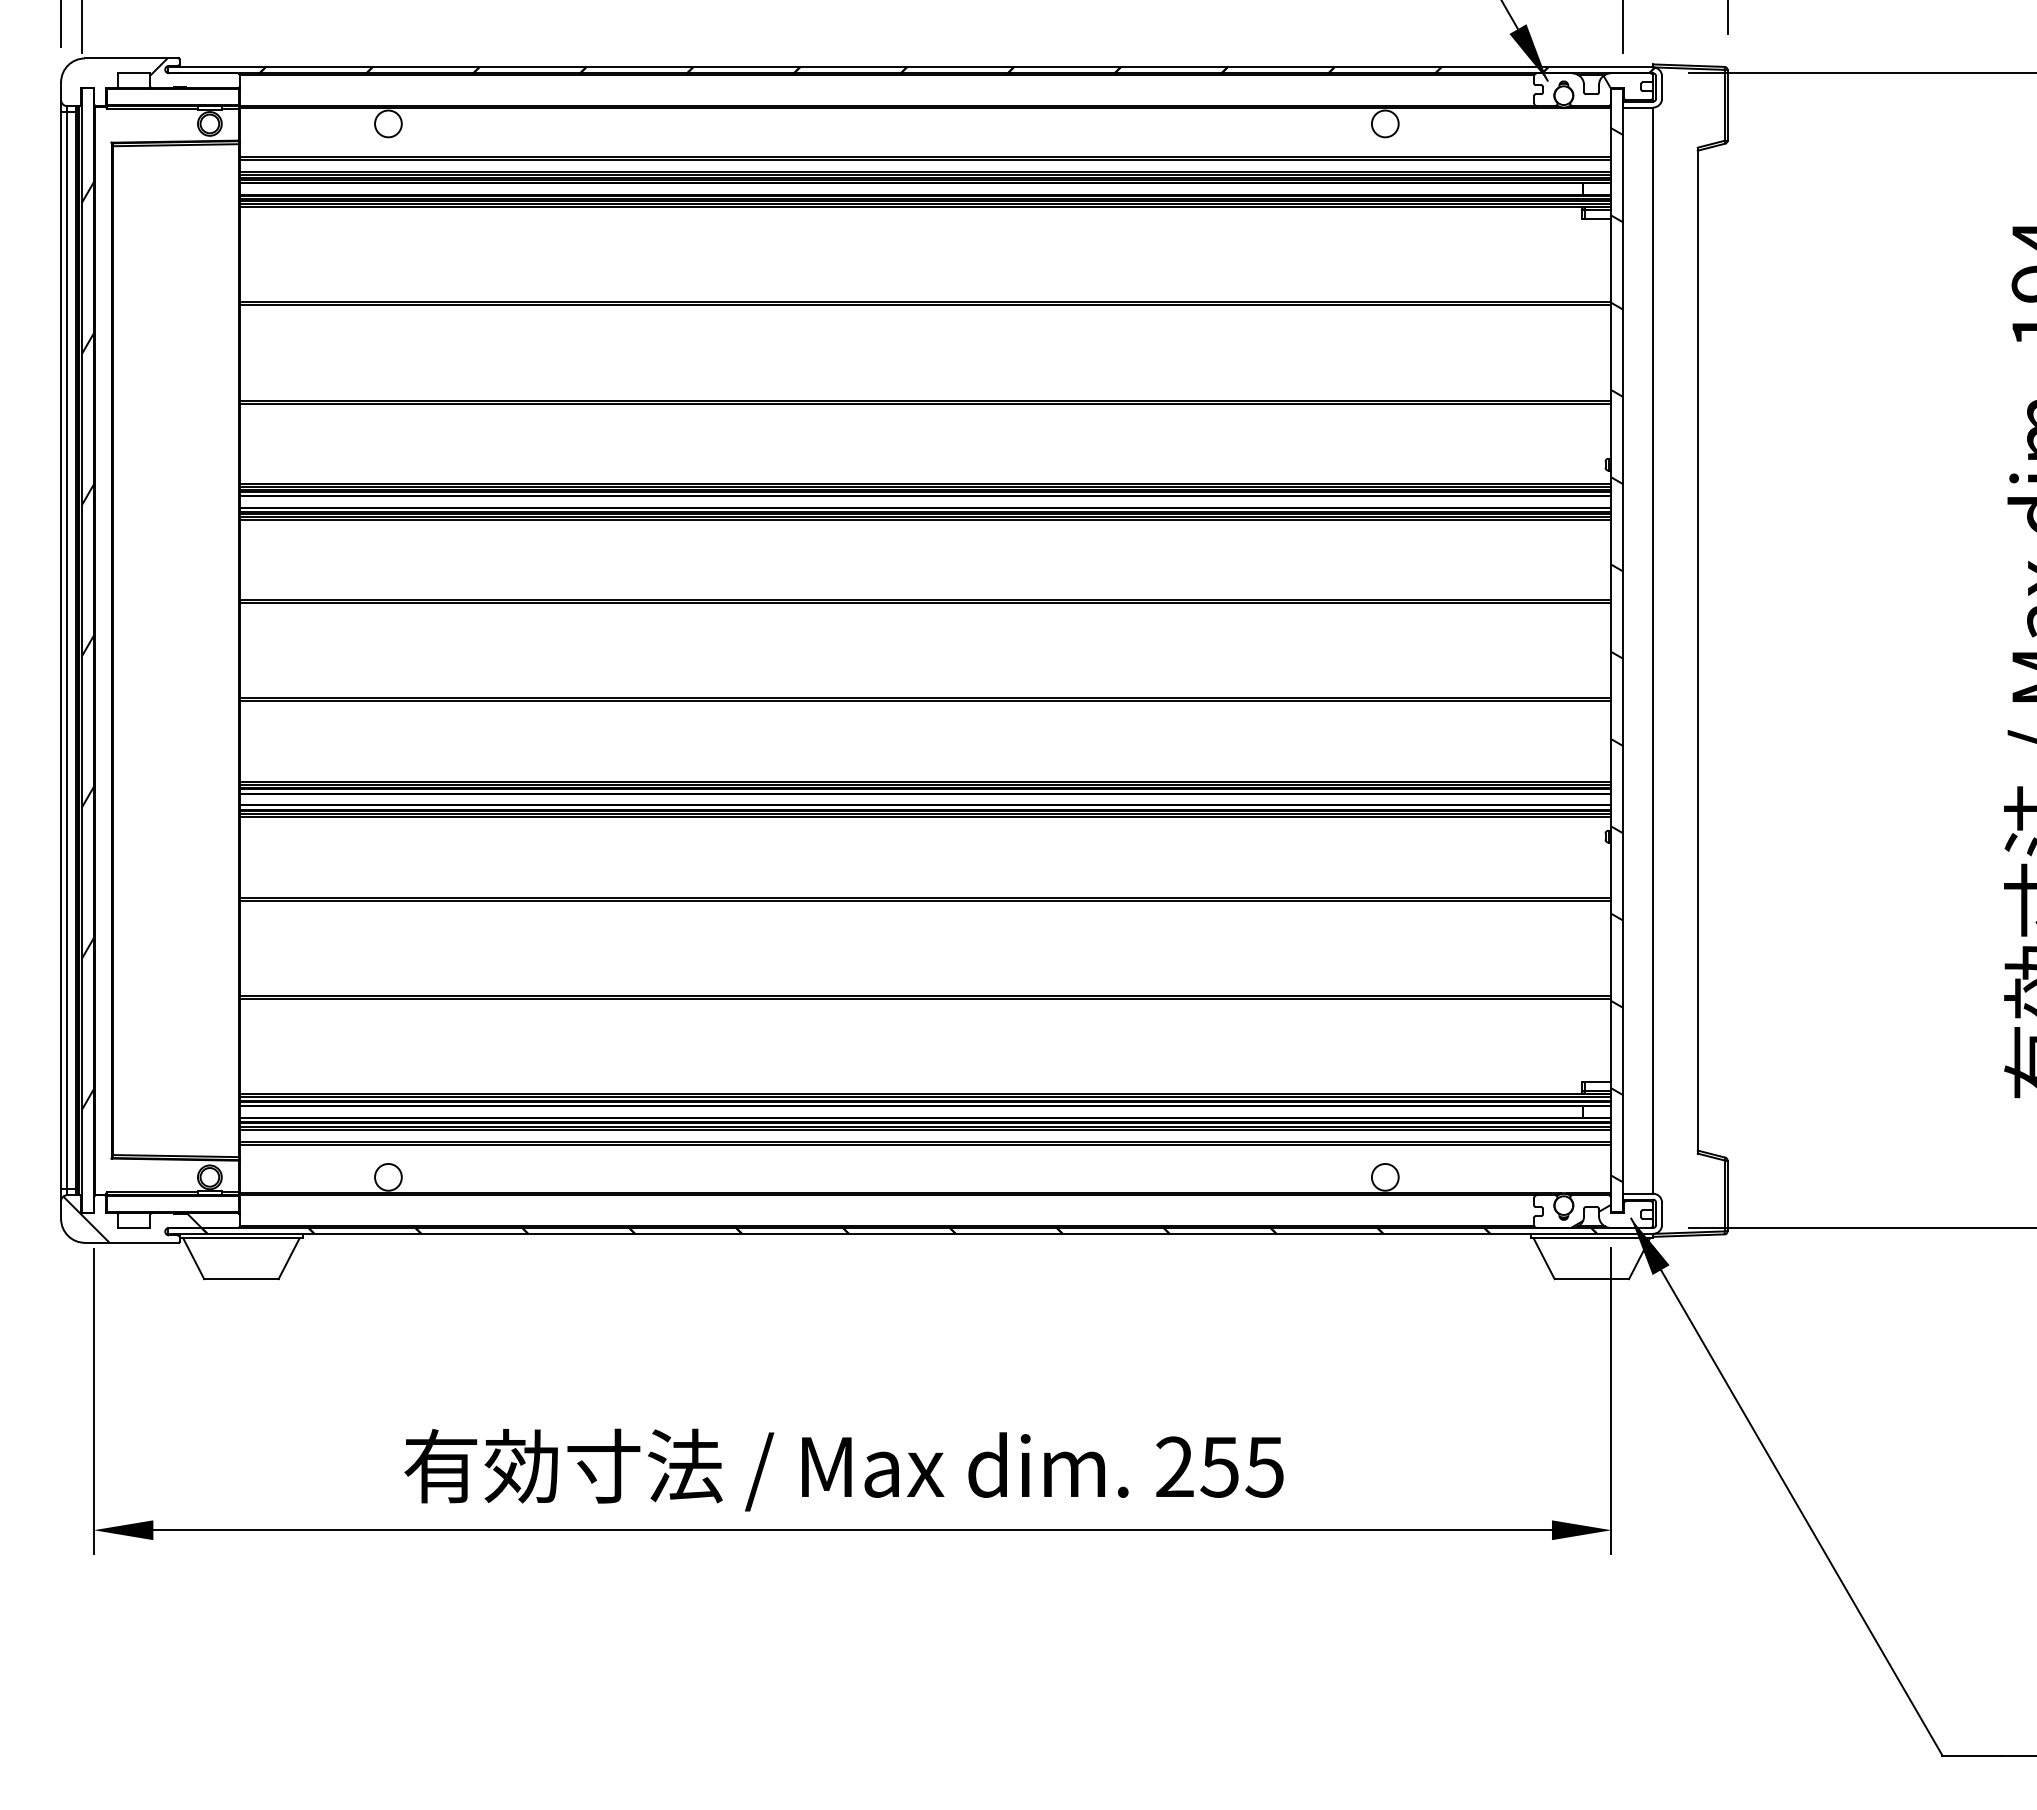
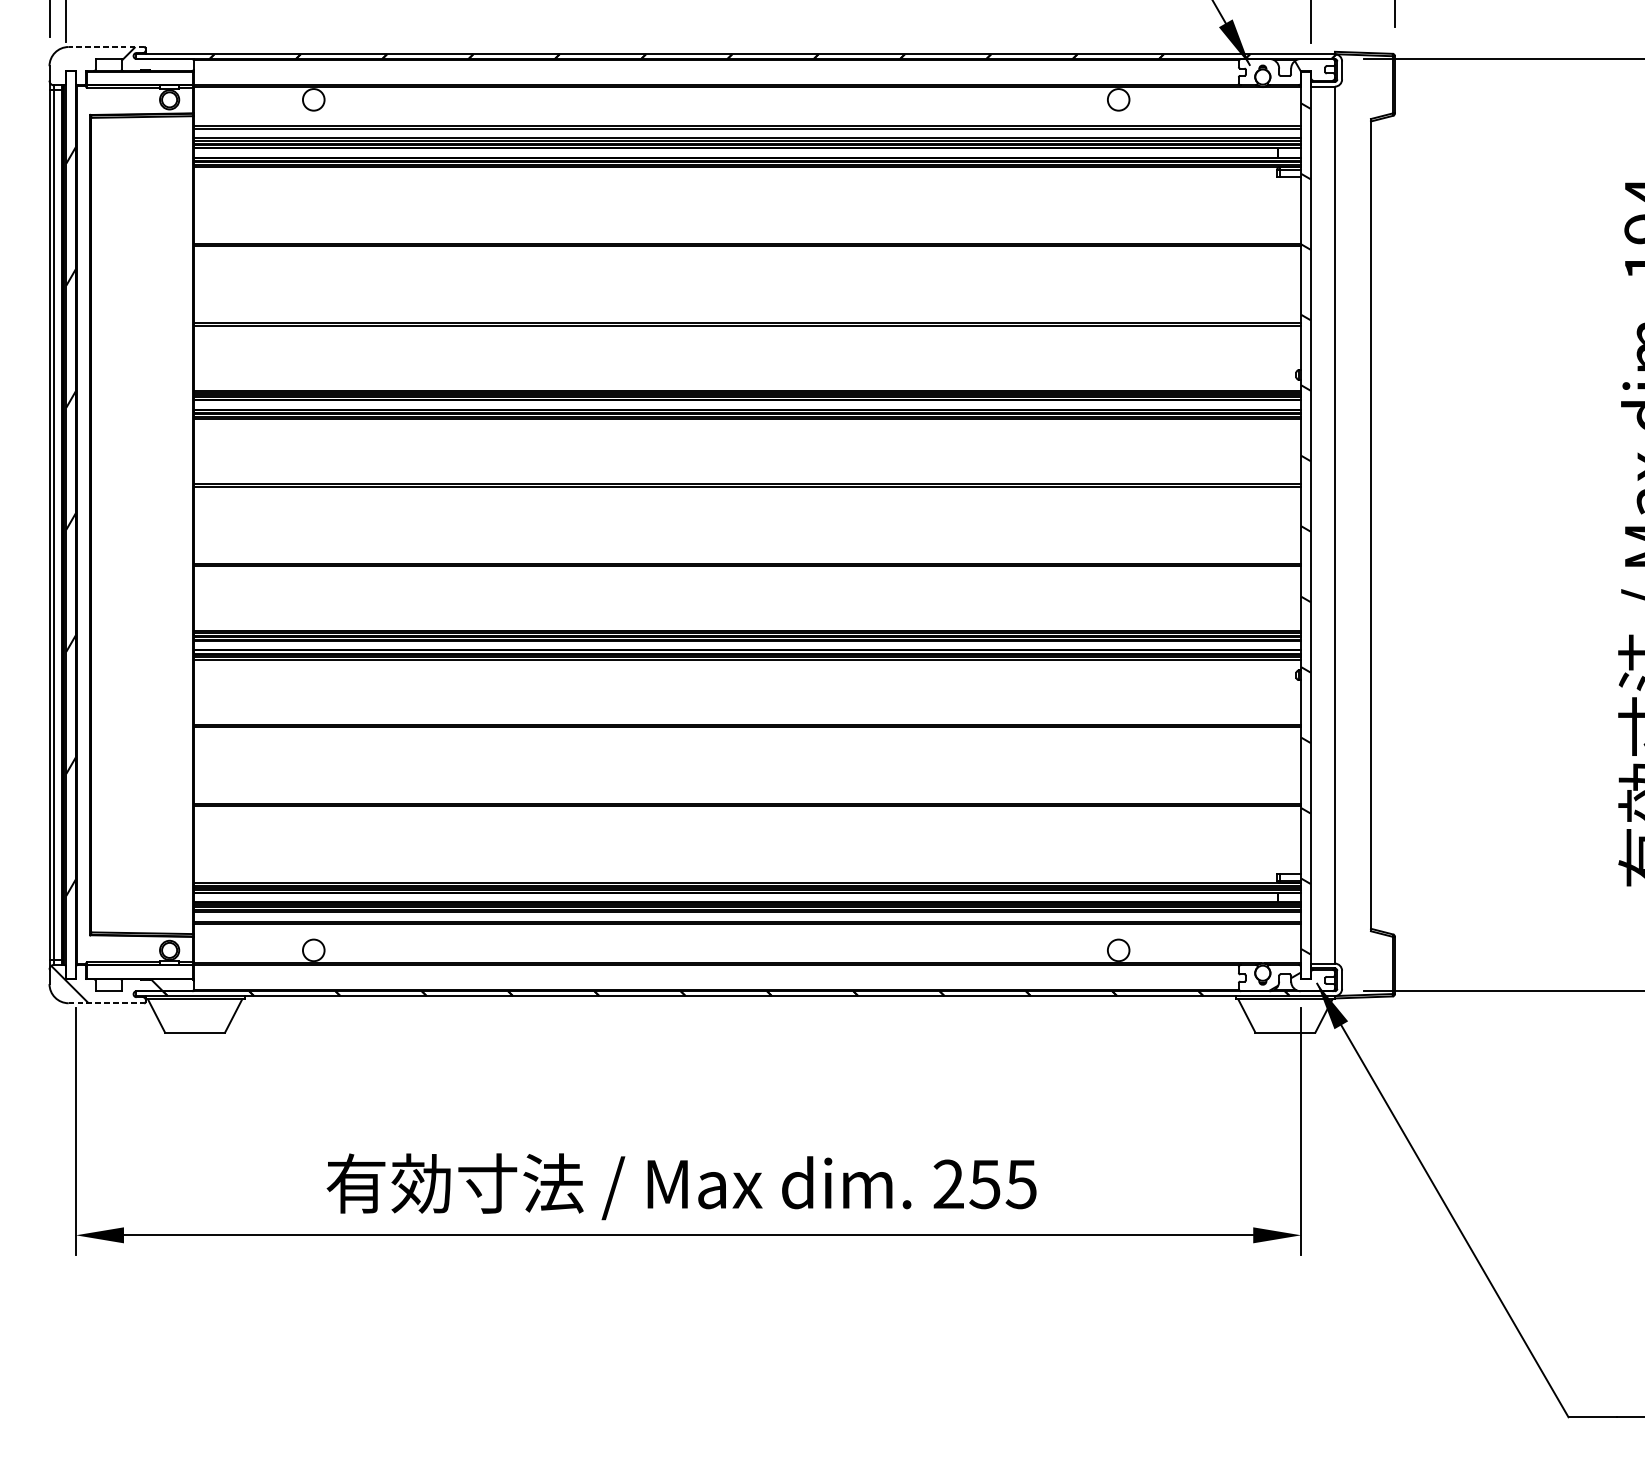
line: (131, 58) -> (106, 47), solid -> dashed
line: (131, 1242) -> (106, 1002), solid -> dashed

